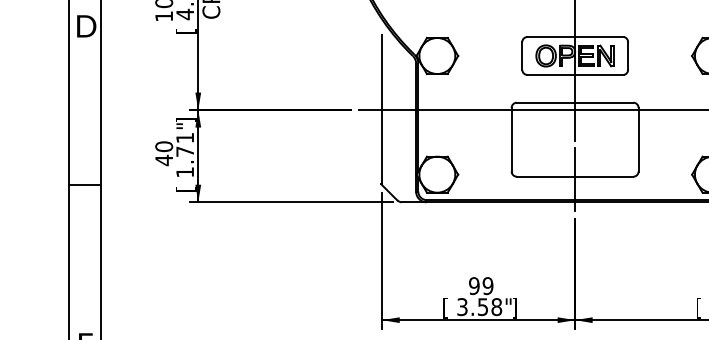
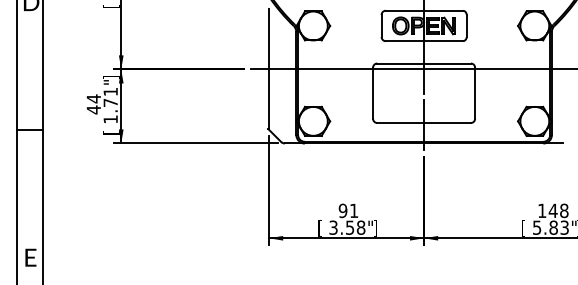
text: (163, 146) -> (93, 98), 40 -> 44
text: (487, 285) -> (353, 210), 99 -> 91

